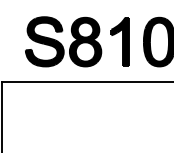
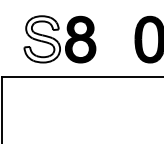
fill: (44, 41) -> (42, 39), removed
part: (119, 41) -> (112, 39), removed

